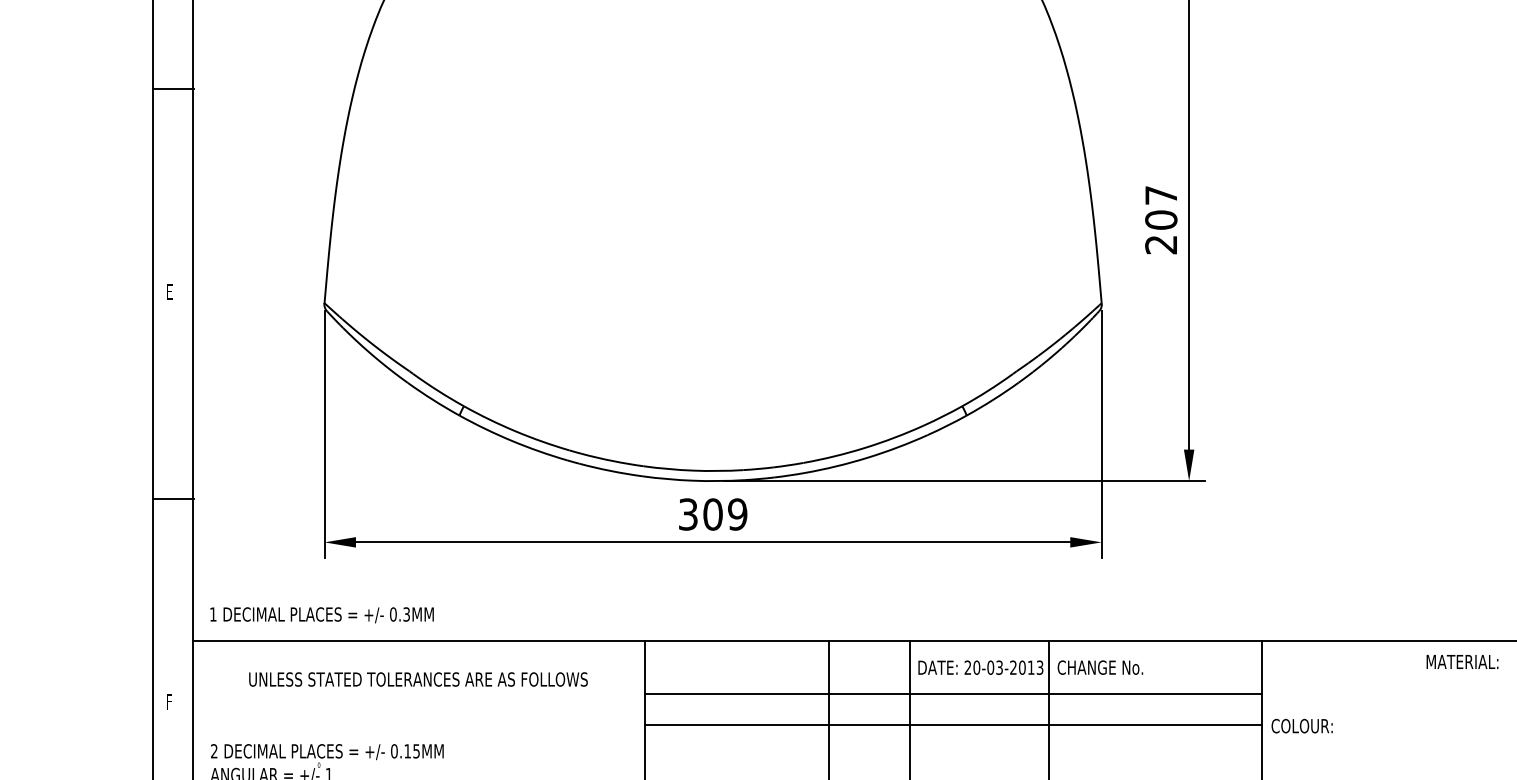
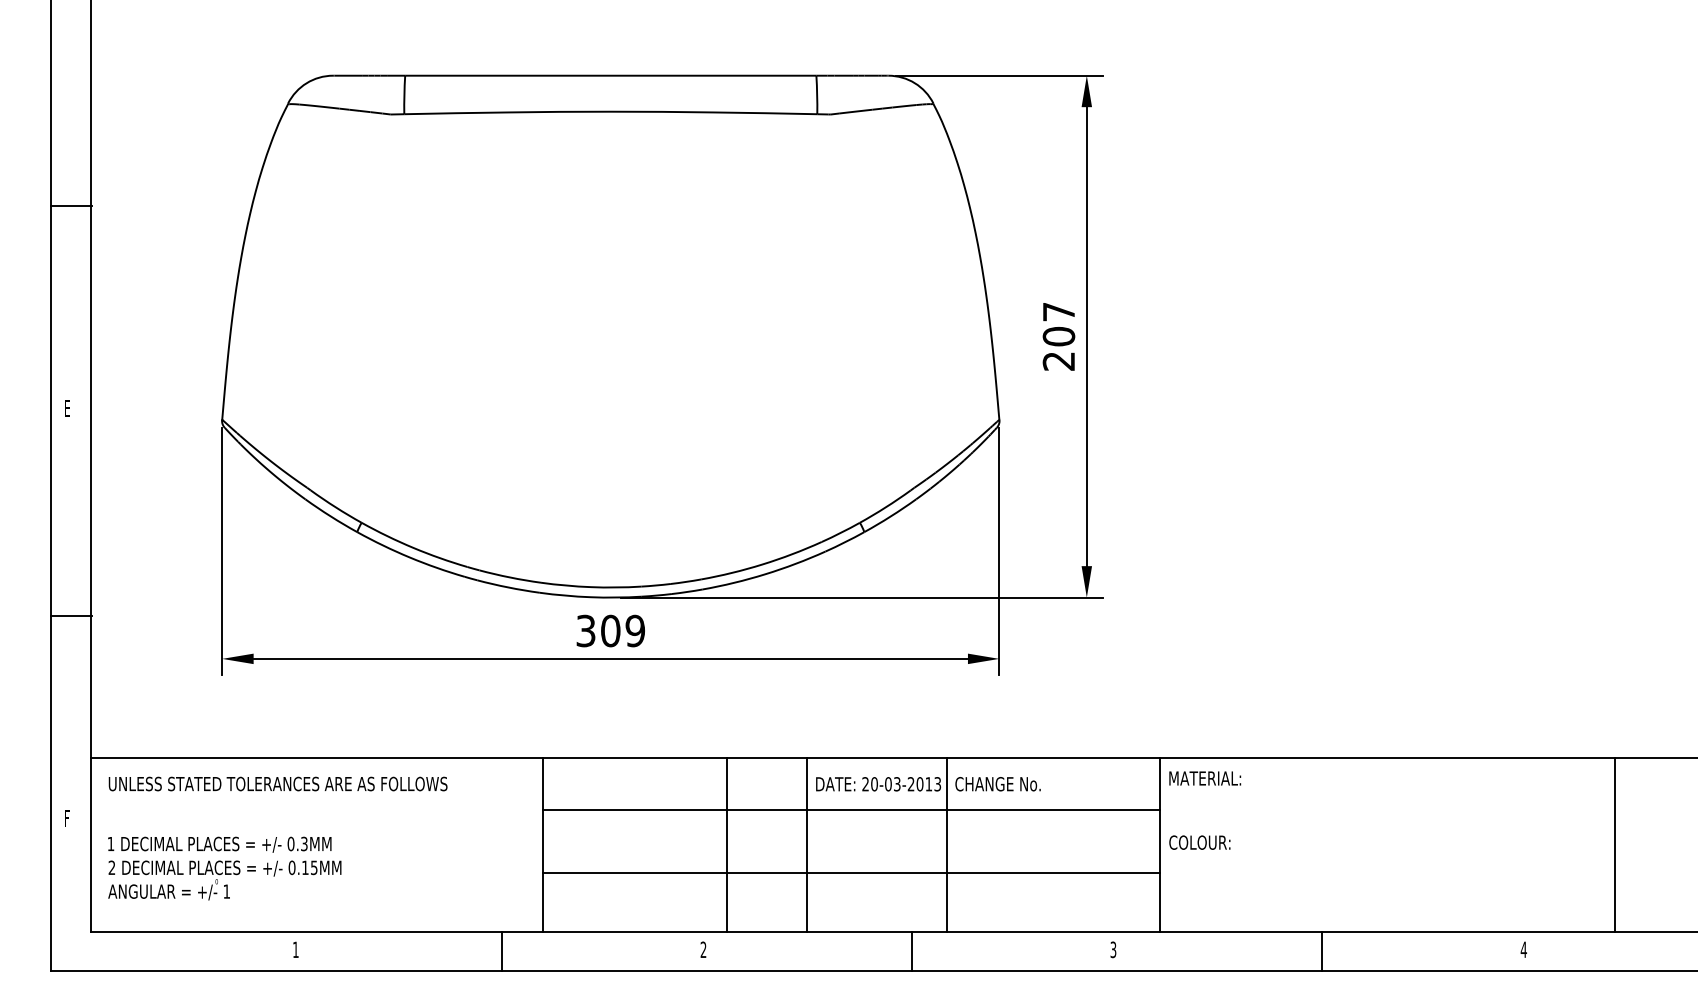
text: (321, 614) -> (219, 844), moved
text: (1462, 661) -> (1205, 778), moved
text: (417, 678) -> (277, 783), moved
line: (953, 724) -> (851, 872), moved

